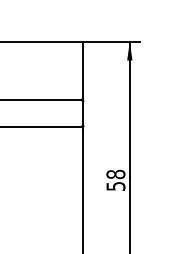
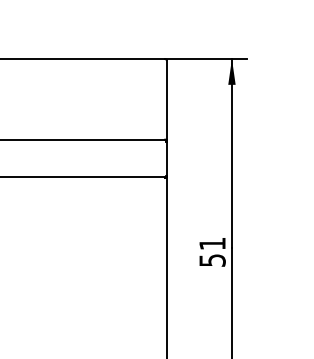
text: (115, 174) -> (212, 243), 58 -> 51

